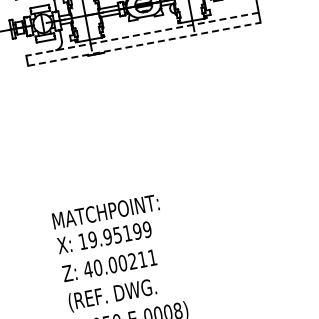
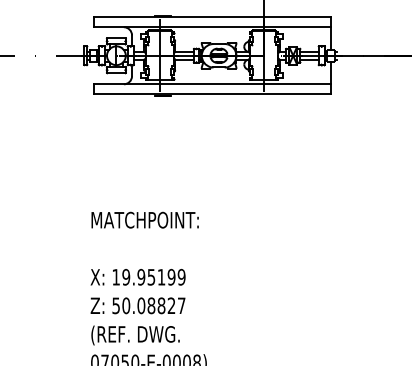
line: (142, 34) -> (212, 84), dashed -> solid
line: (145, 44) -> (213, 94), dashed -> solid
text: (105, 211) -> (144, 219), moved
text: (119, 263) -> (148, 305), 40.00211 -> 50.08827

